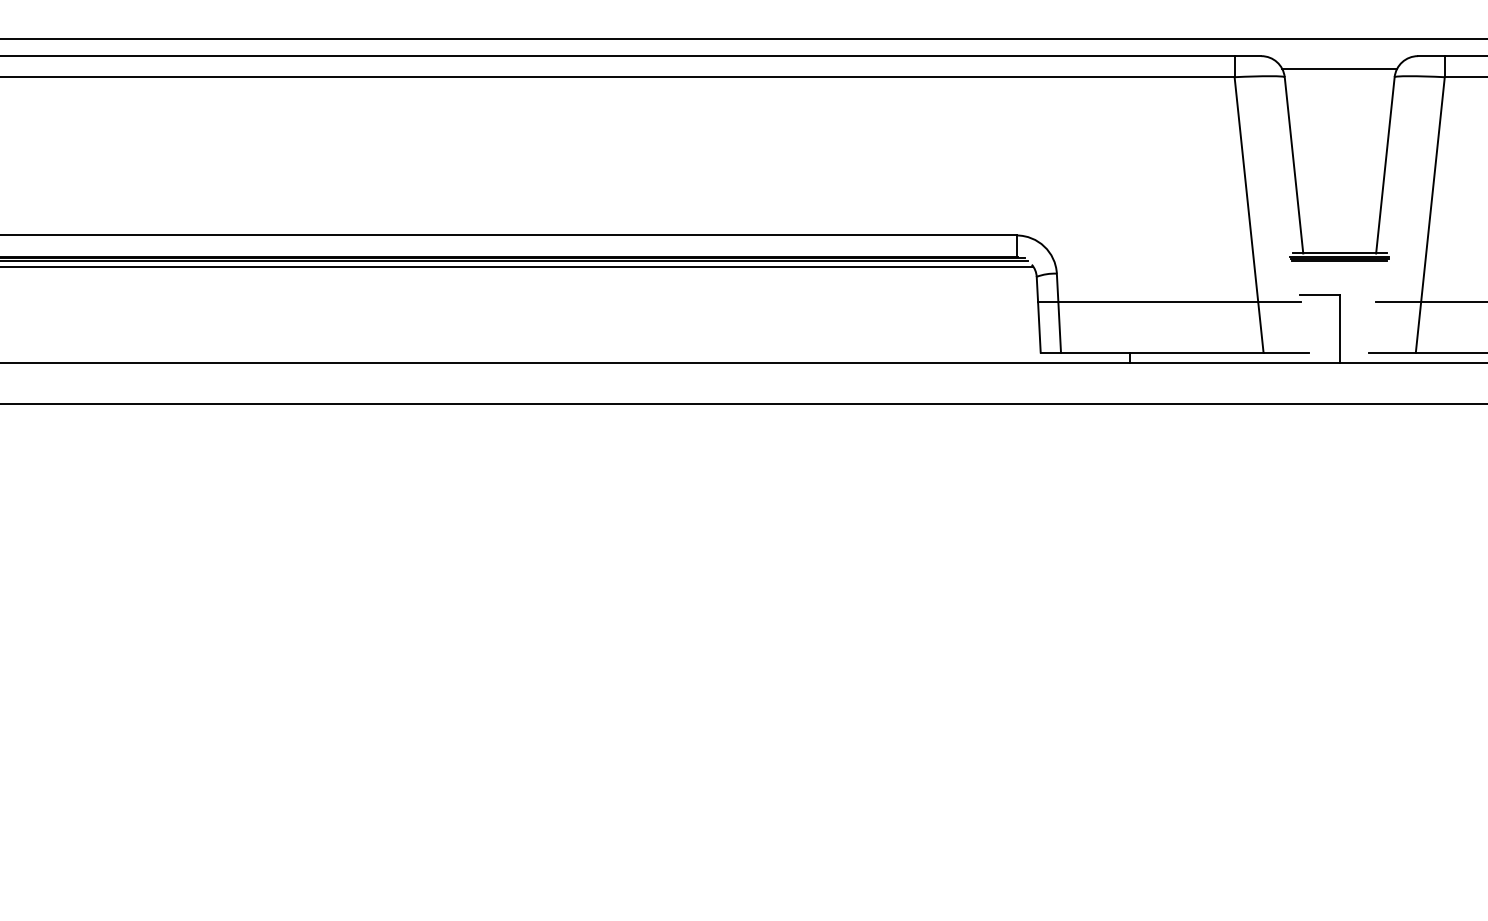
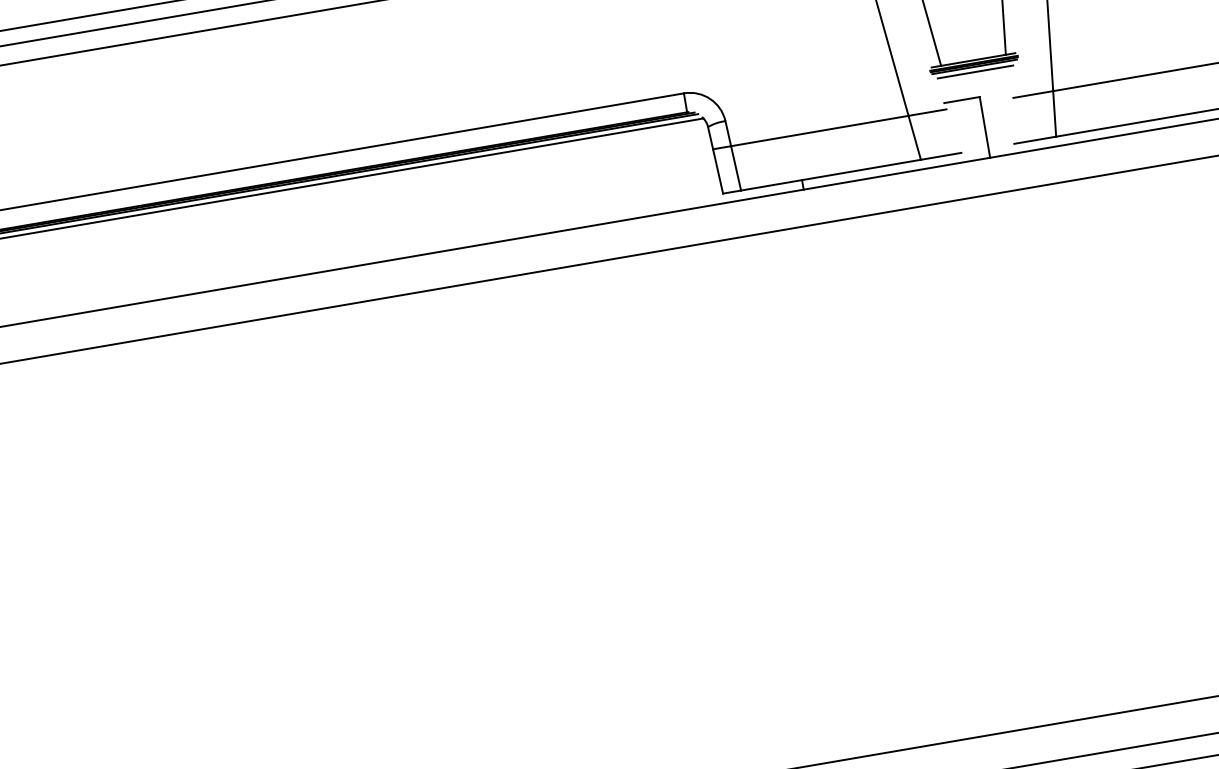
line: (1339, 266) -> (975, 71), added

